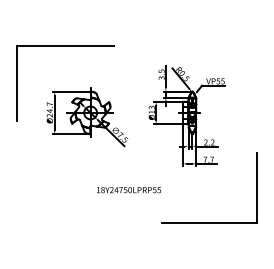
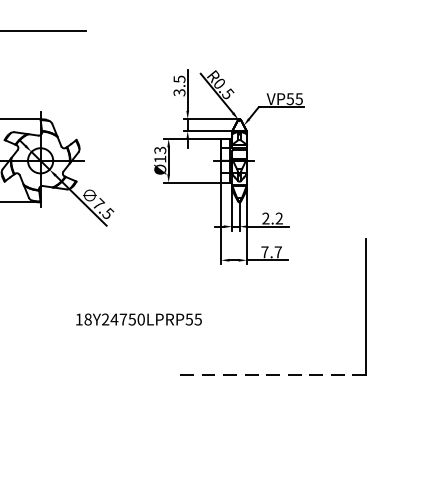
text: (129, 190) -> (140, 320), moved
line: (209, 222) -> (272, 374), solid -> dashed

